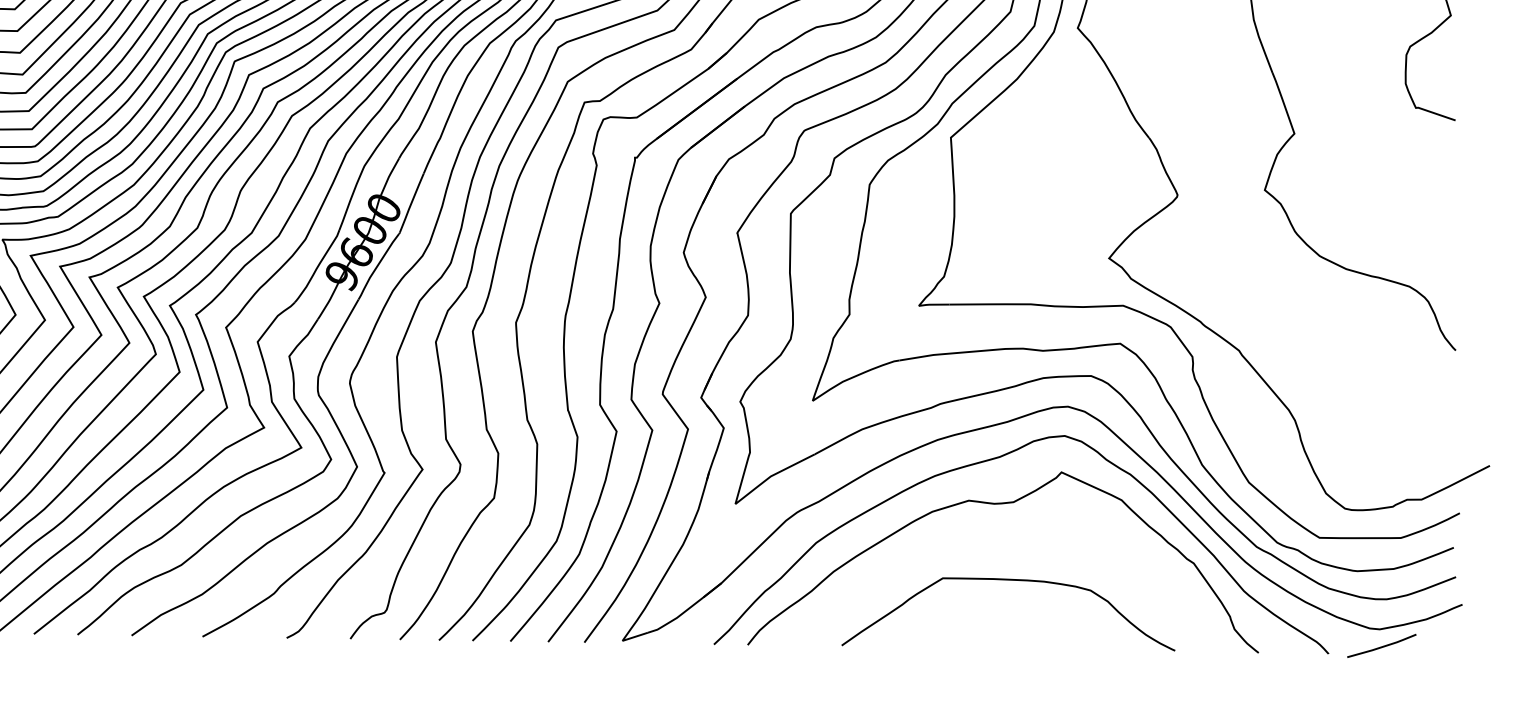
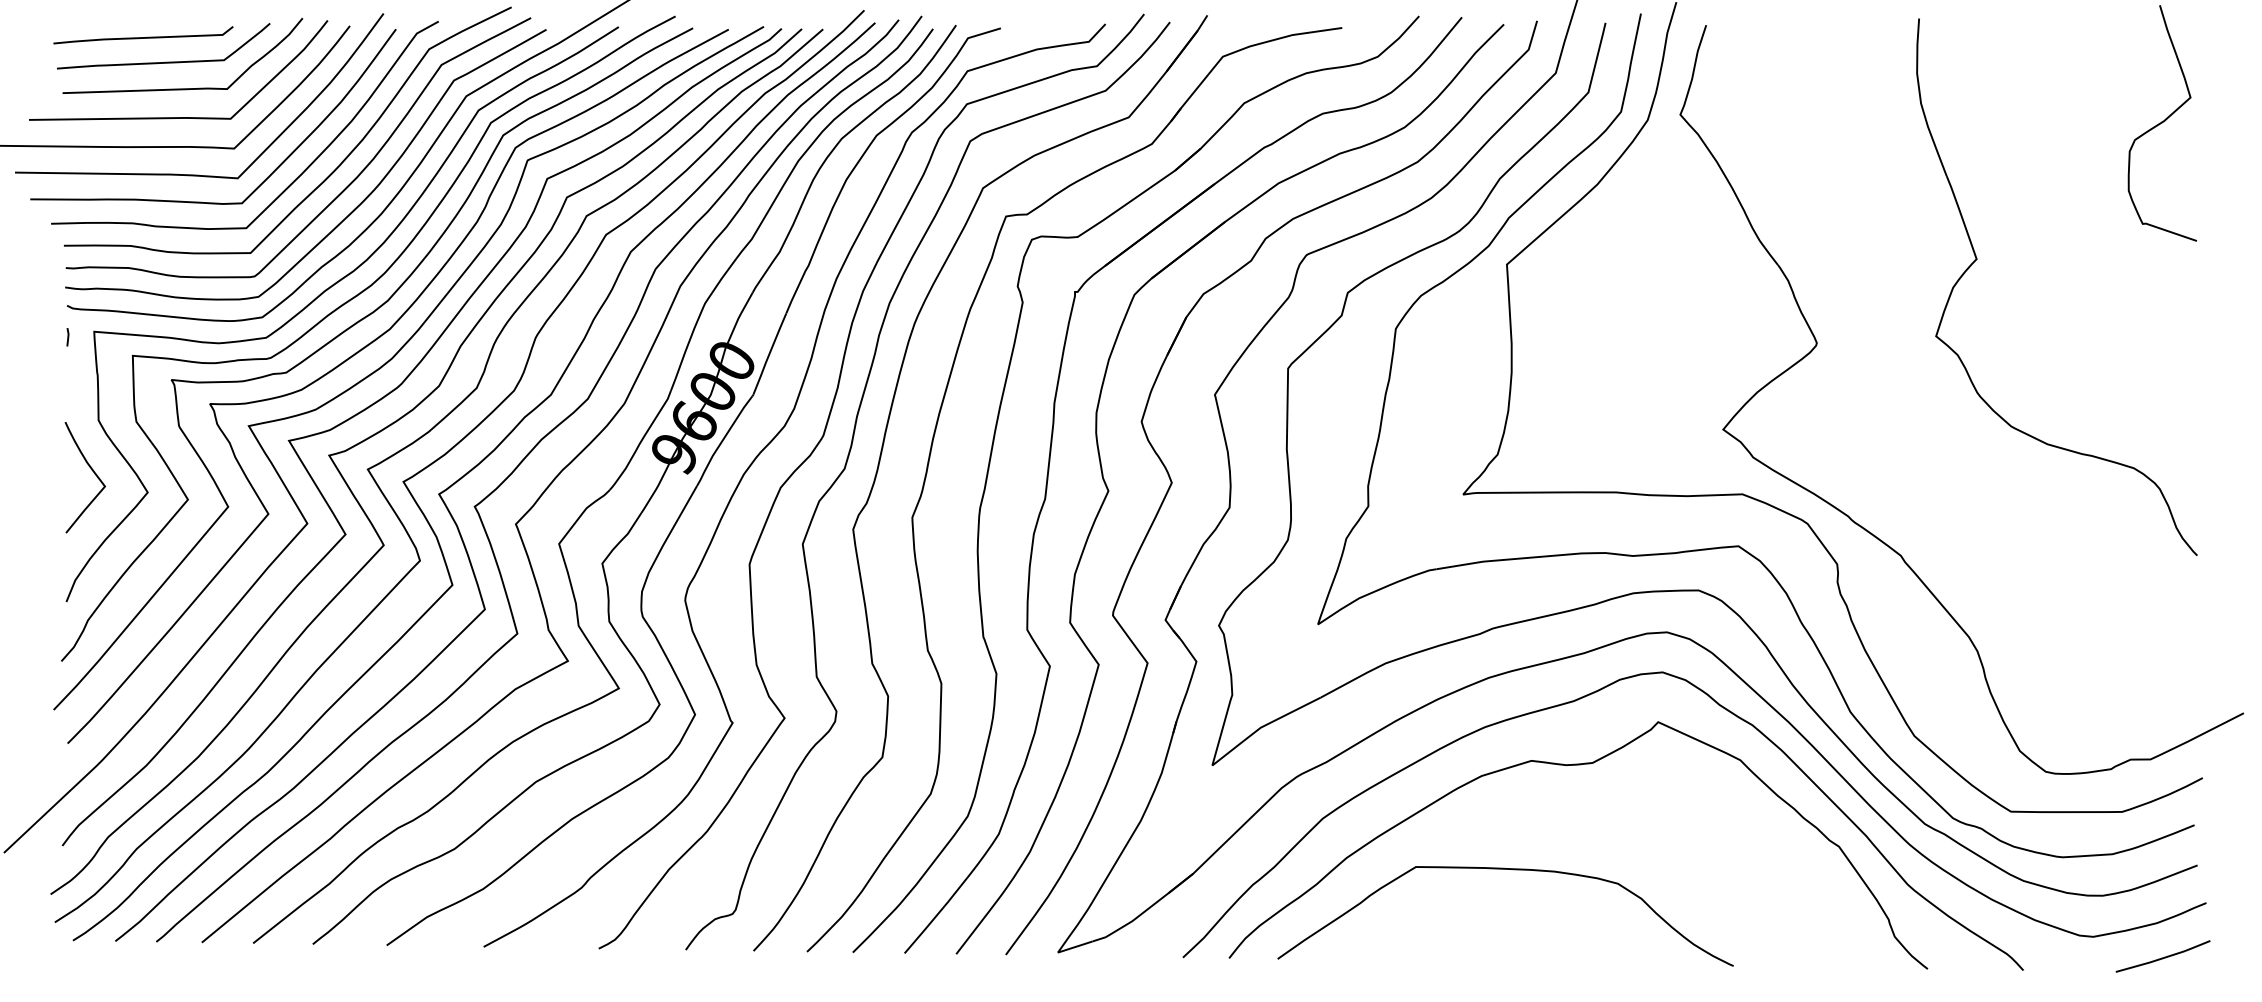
curve: (1013, 580) -> (1512, 870), moved
curve: (1381, 646) -> (2162, 957), moved

